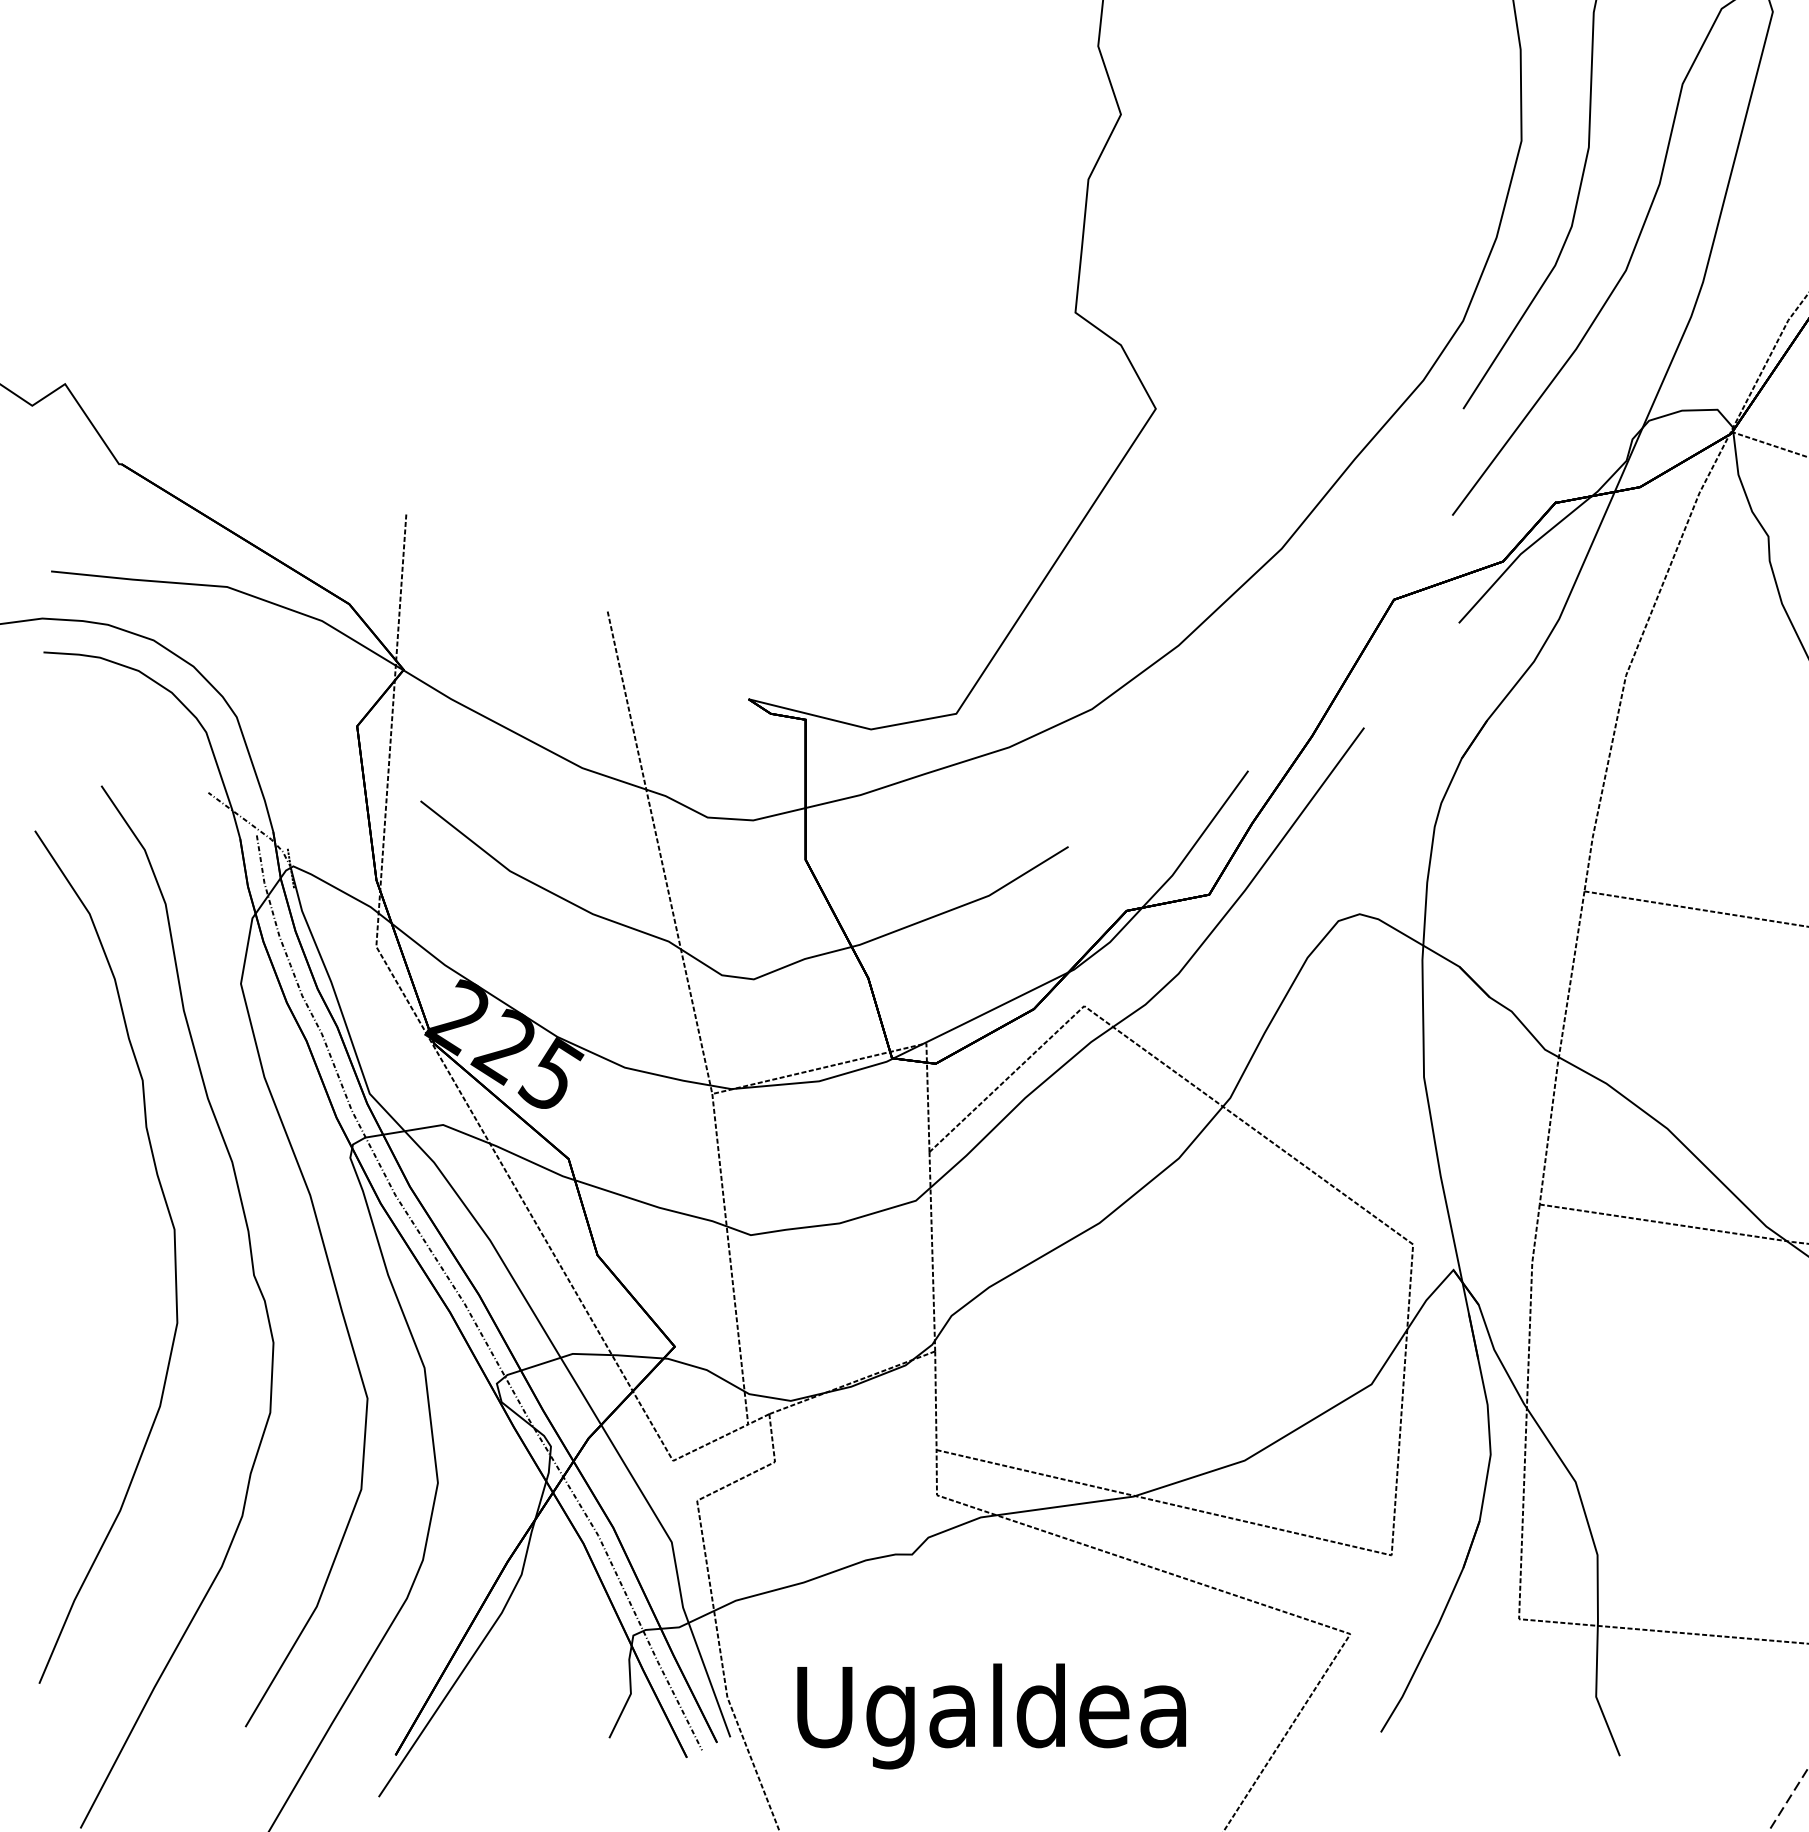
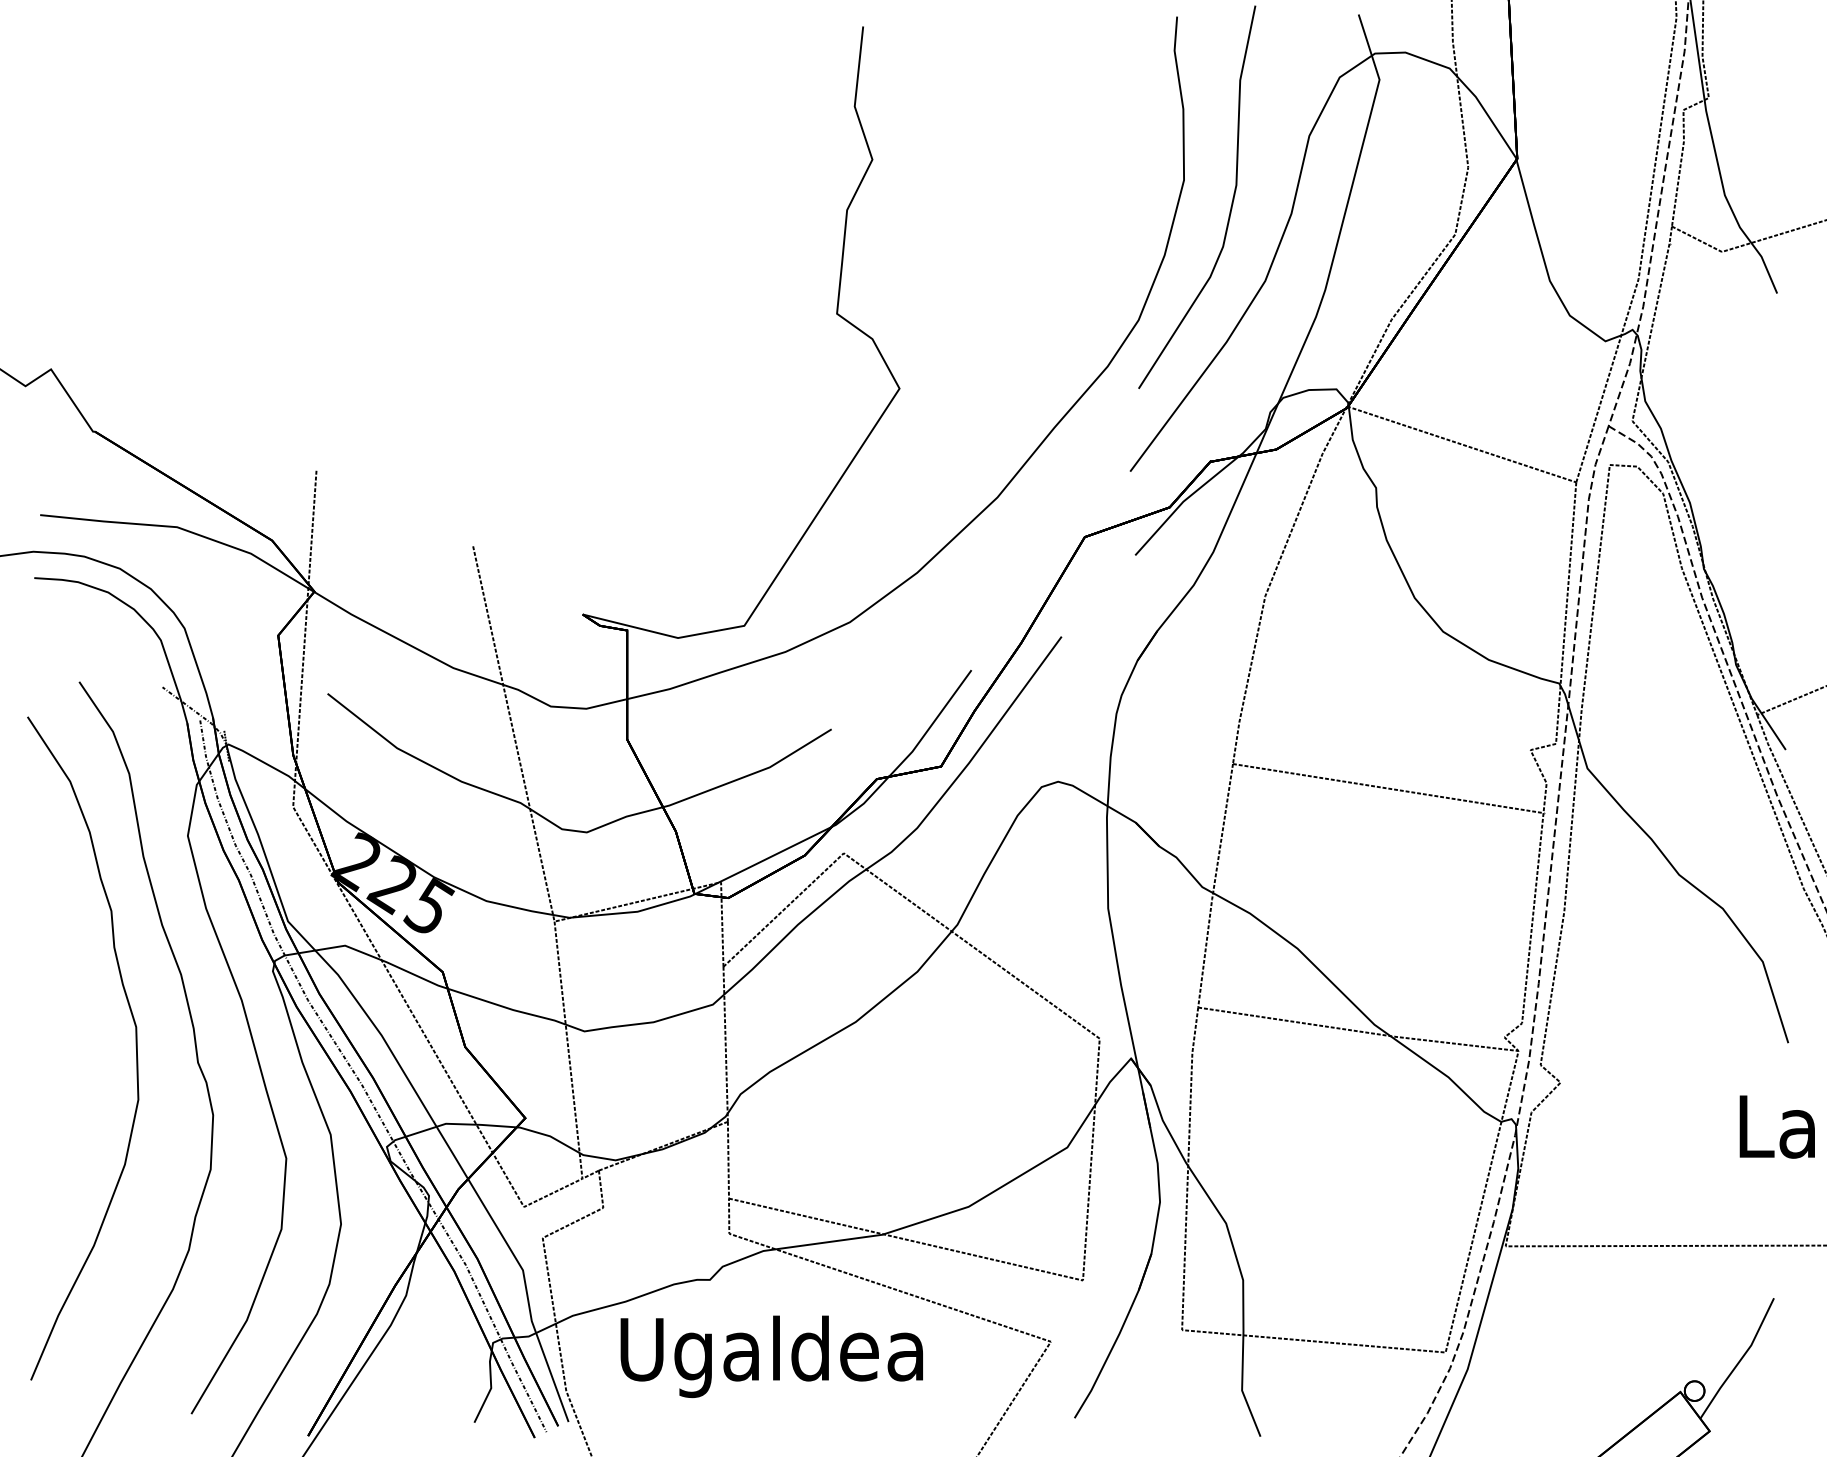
text: (991, 1716) -> (771, 1356), moved

